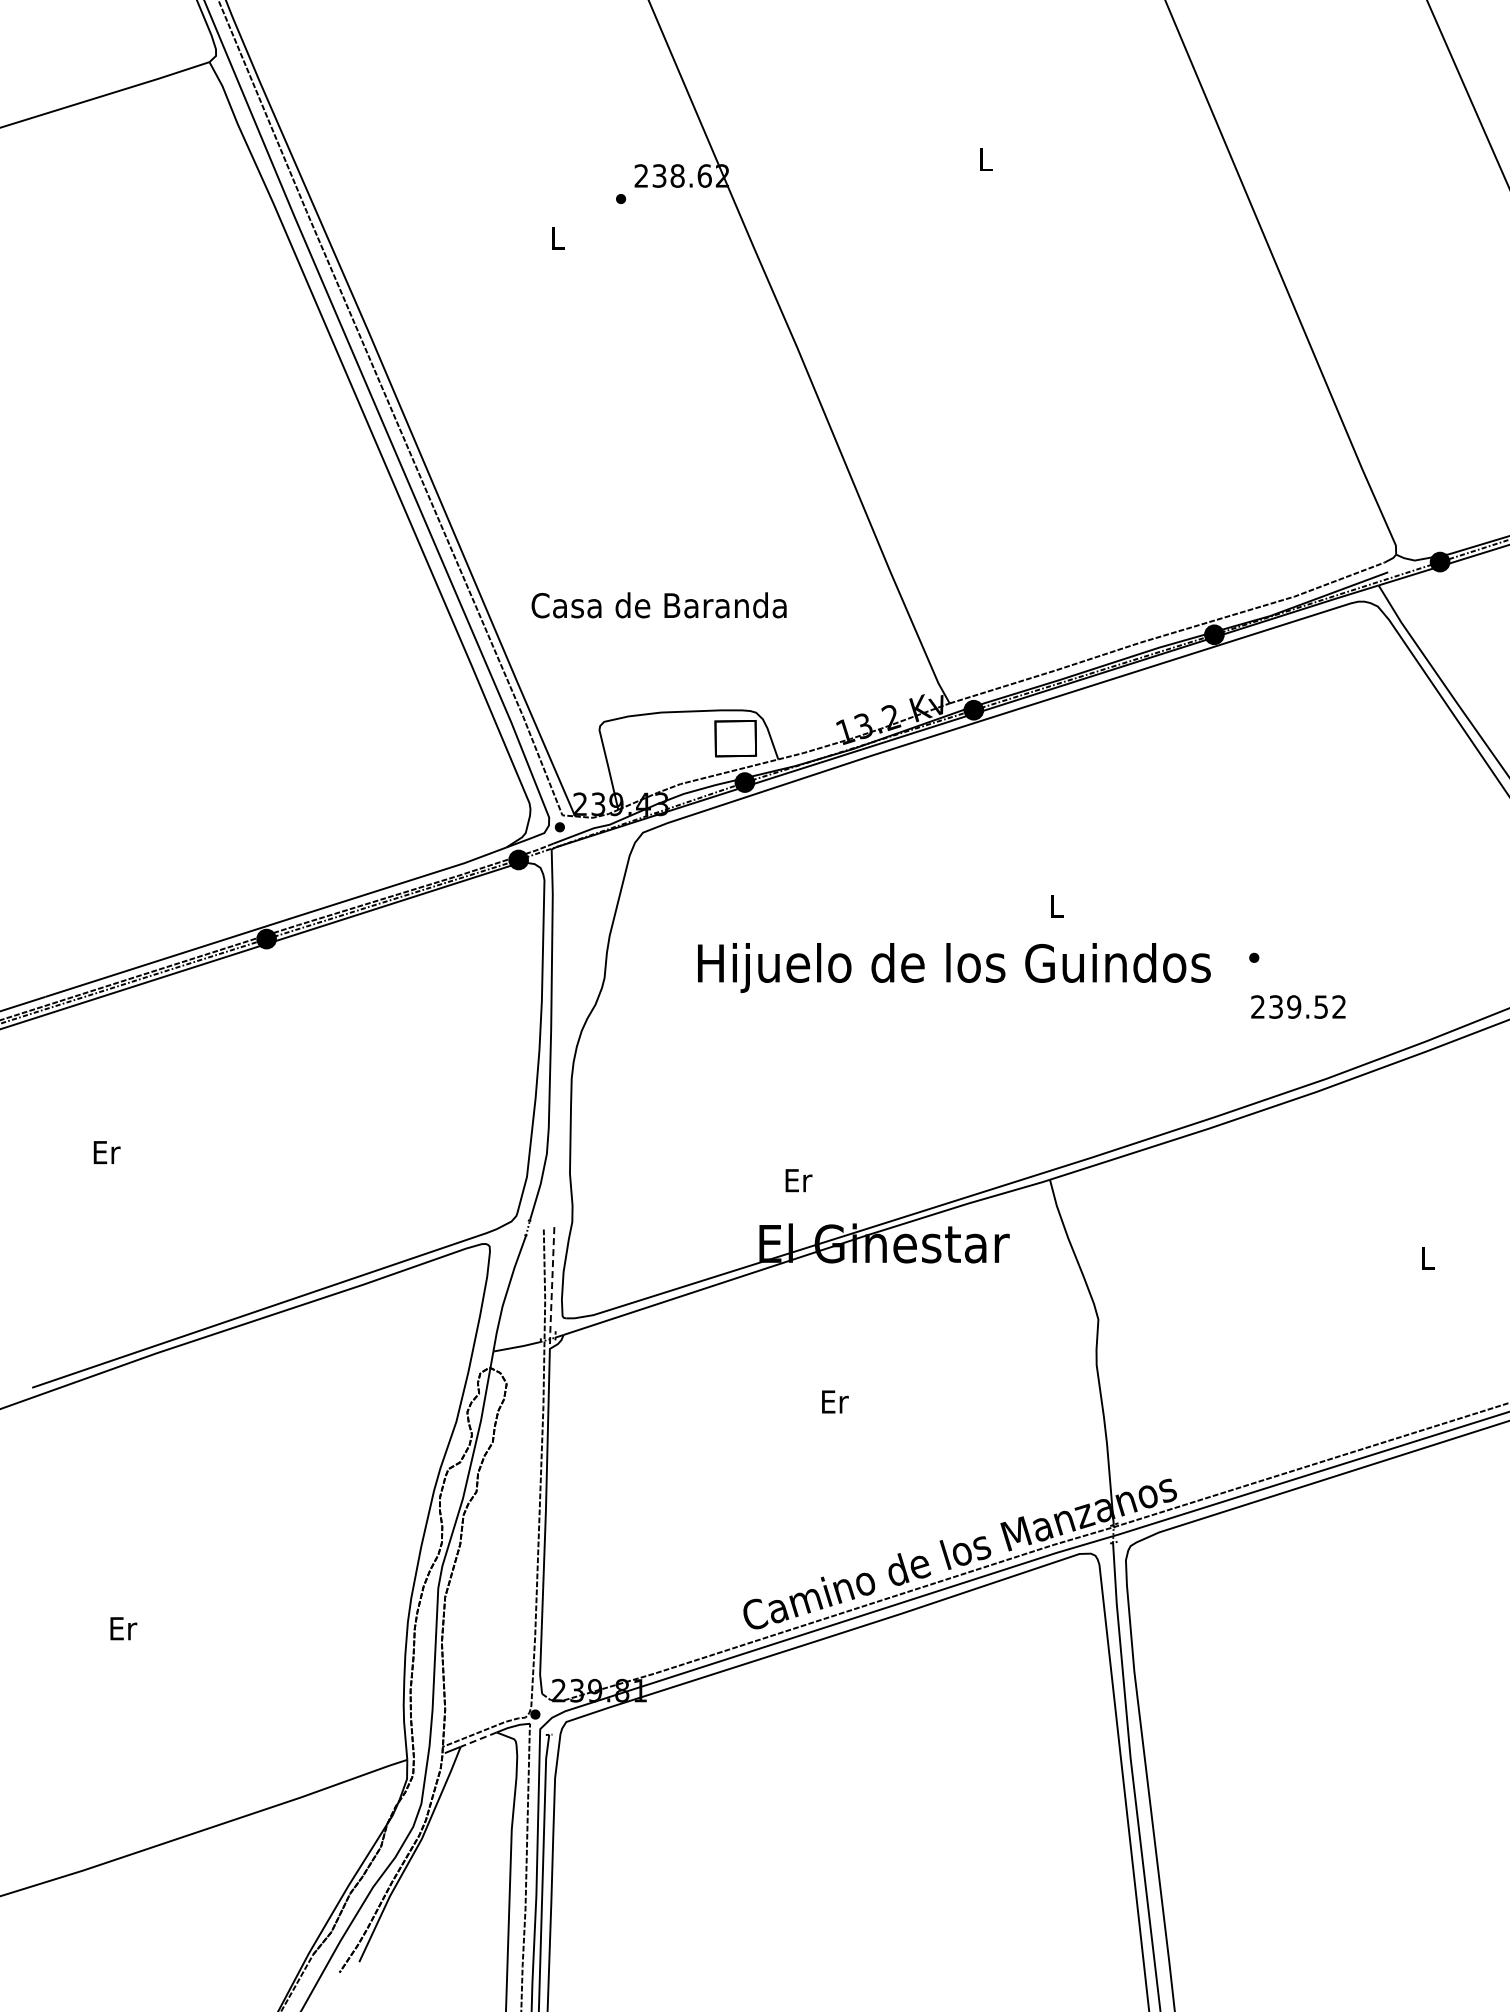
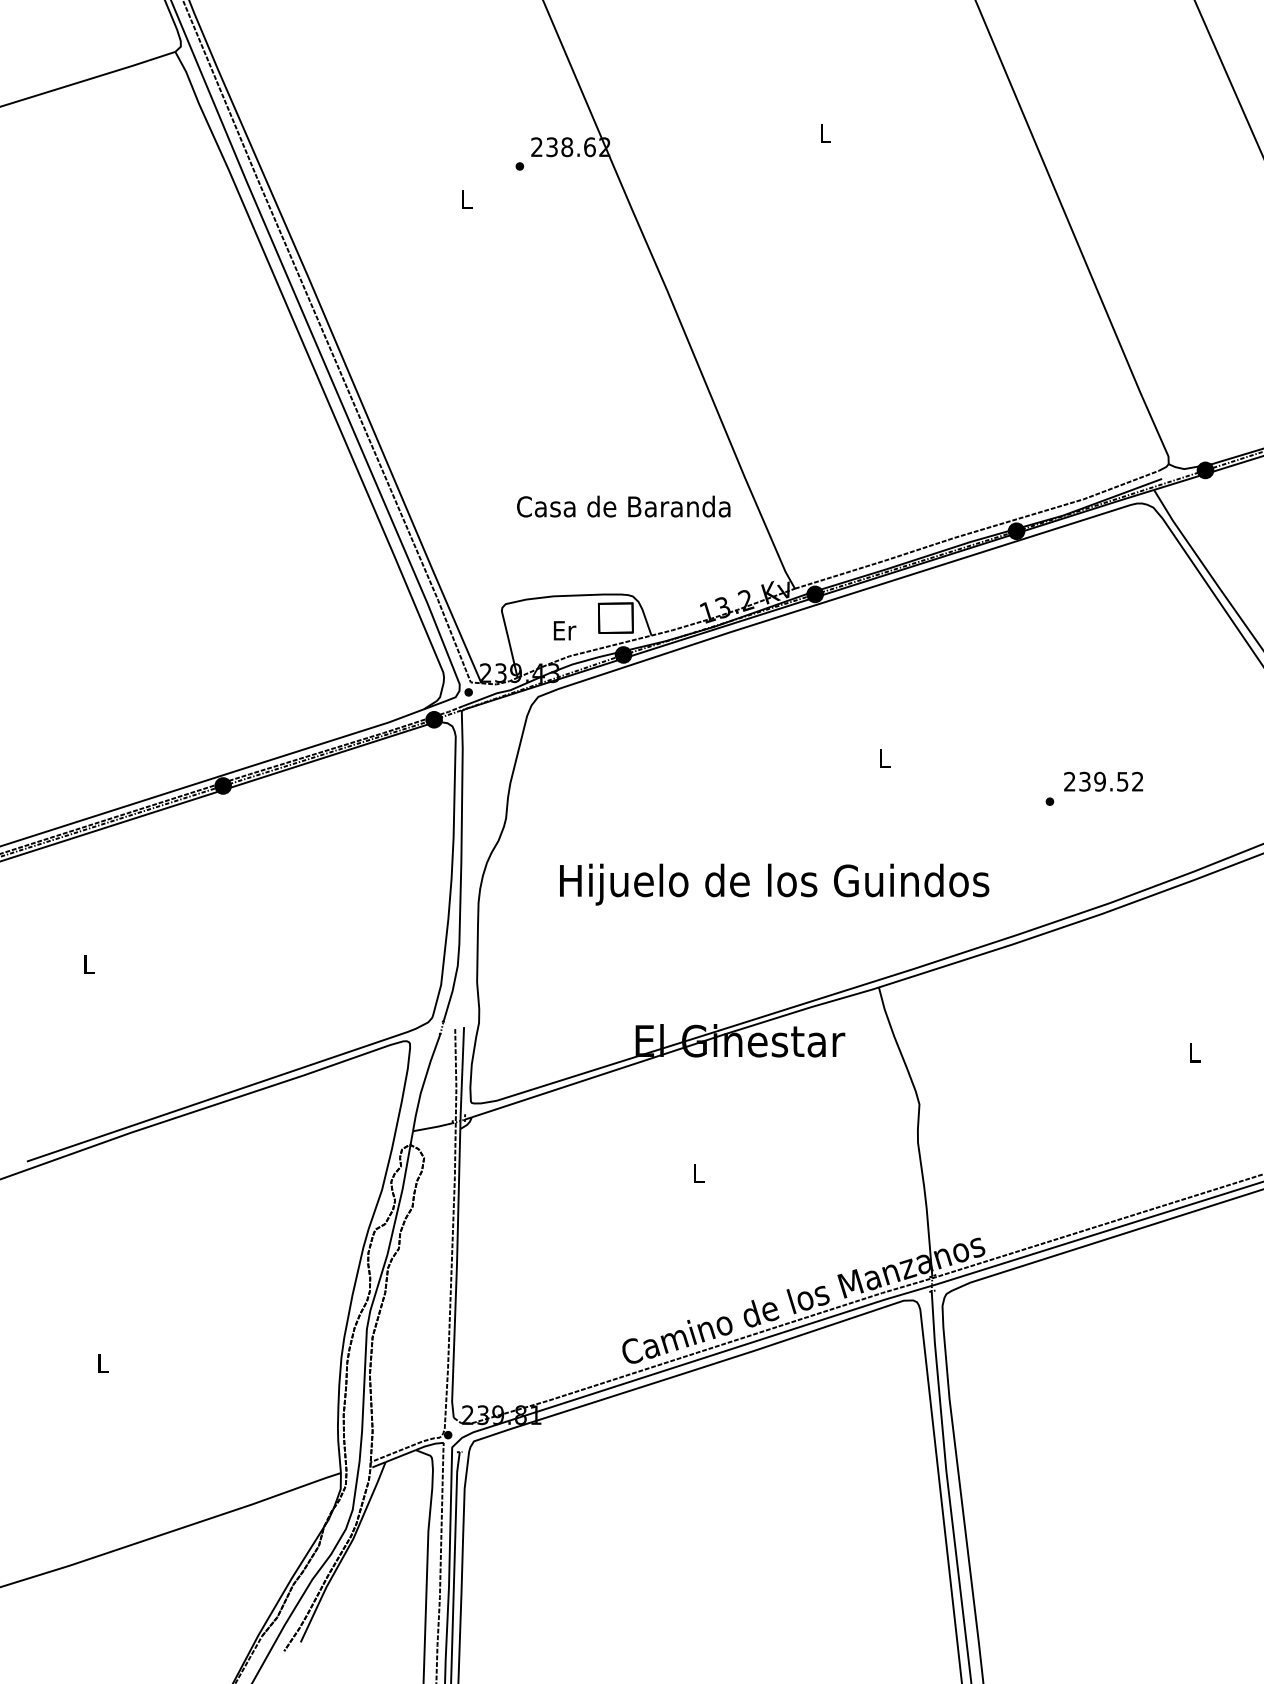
text: (658, 605) -> (623, 506), moved
text: (954, 967) -> (774, 884), moved
text: (1298, 1006) -> (1103, 781), moved
text: (106, 1152) -> (89, 964), Er -> L
text: (798, 1180) -> (564, 630), moved
line: (551, 1288) -> (461, 1078), dashed -> solid
text: (835, 1401) -> (699, 1173), Er -> L
text: (123, 1628) -> (103, 1363), Er -> L
line: (478, 1739) -> (400, 1456), dashed -> solid

